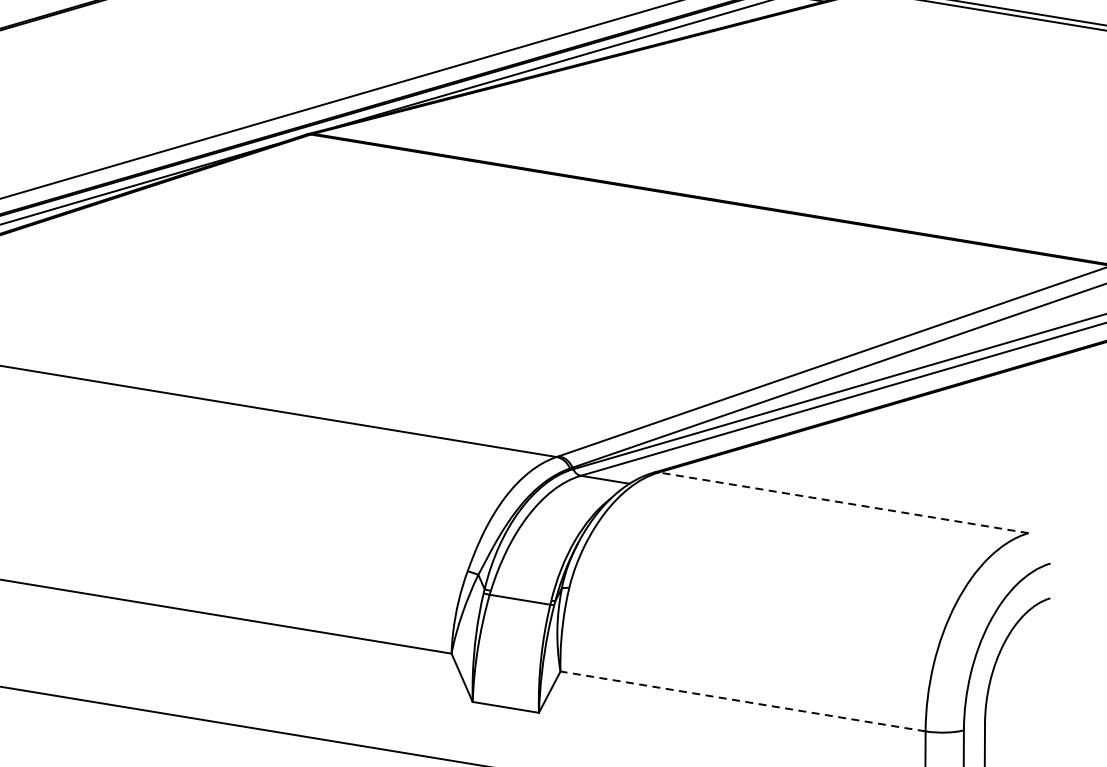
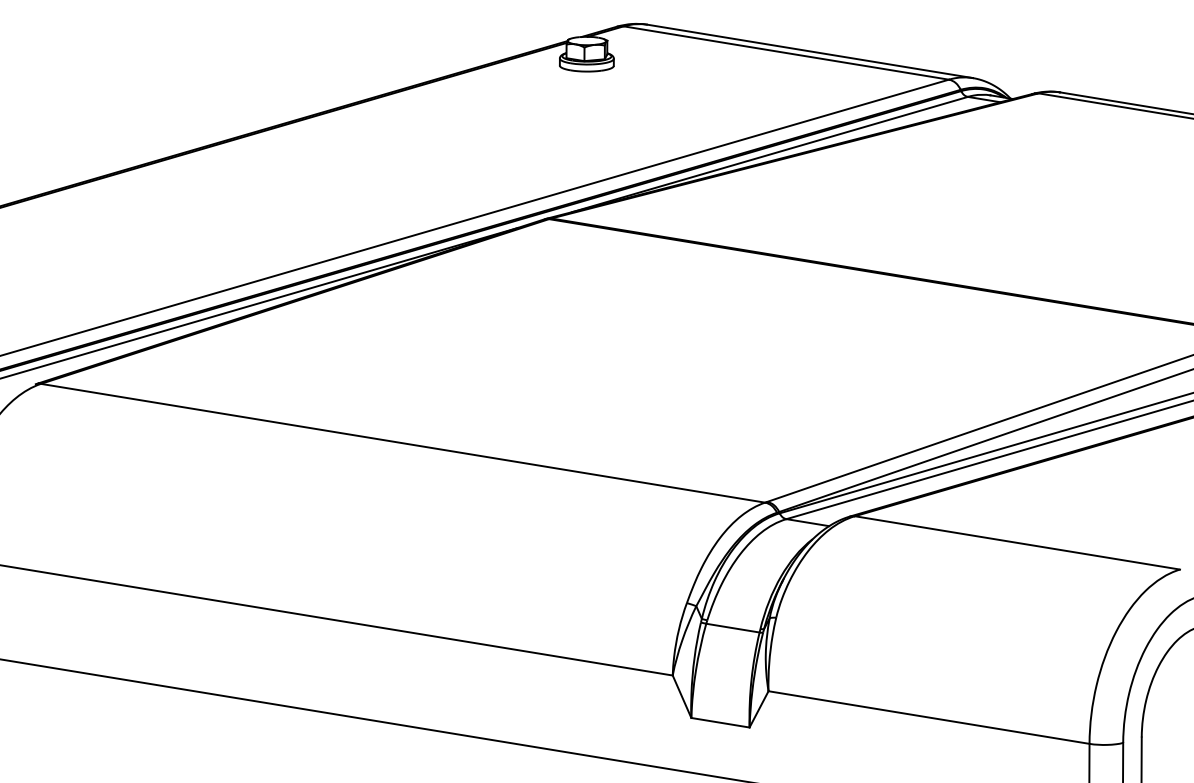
line: (843, 502) -> (1017, 542), dashed -> solid
line: (743, 701) -> (929, 717), dashed -> solid

